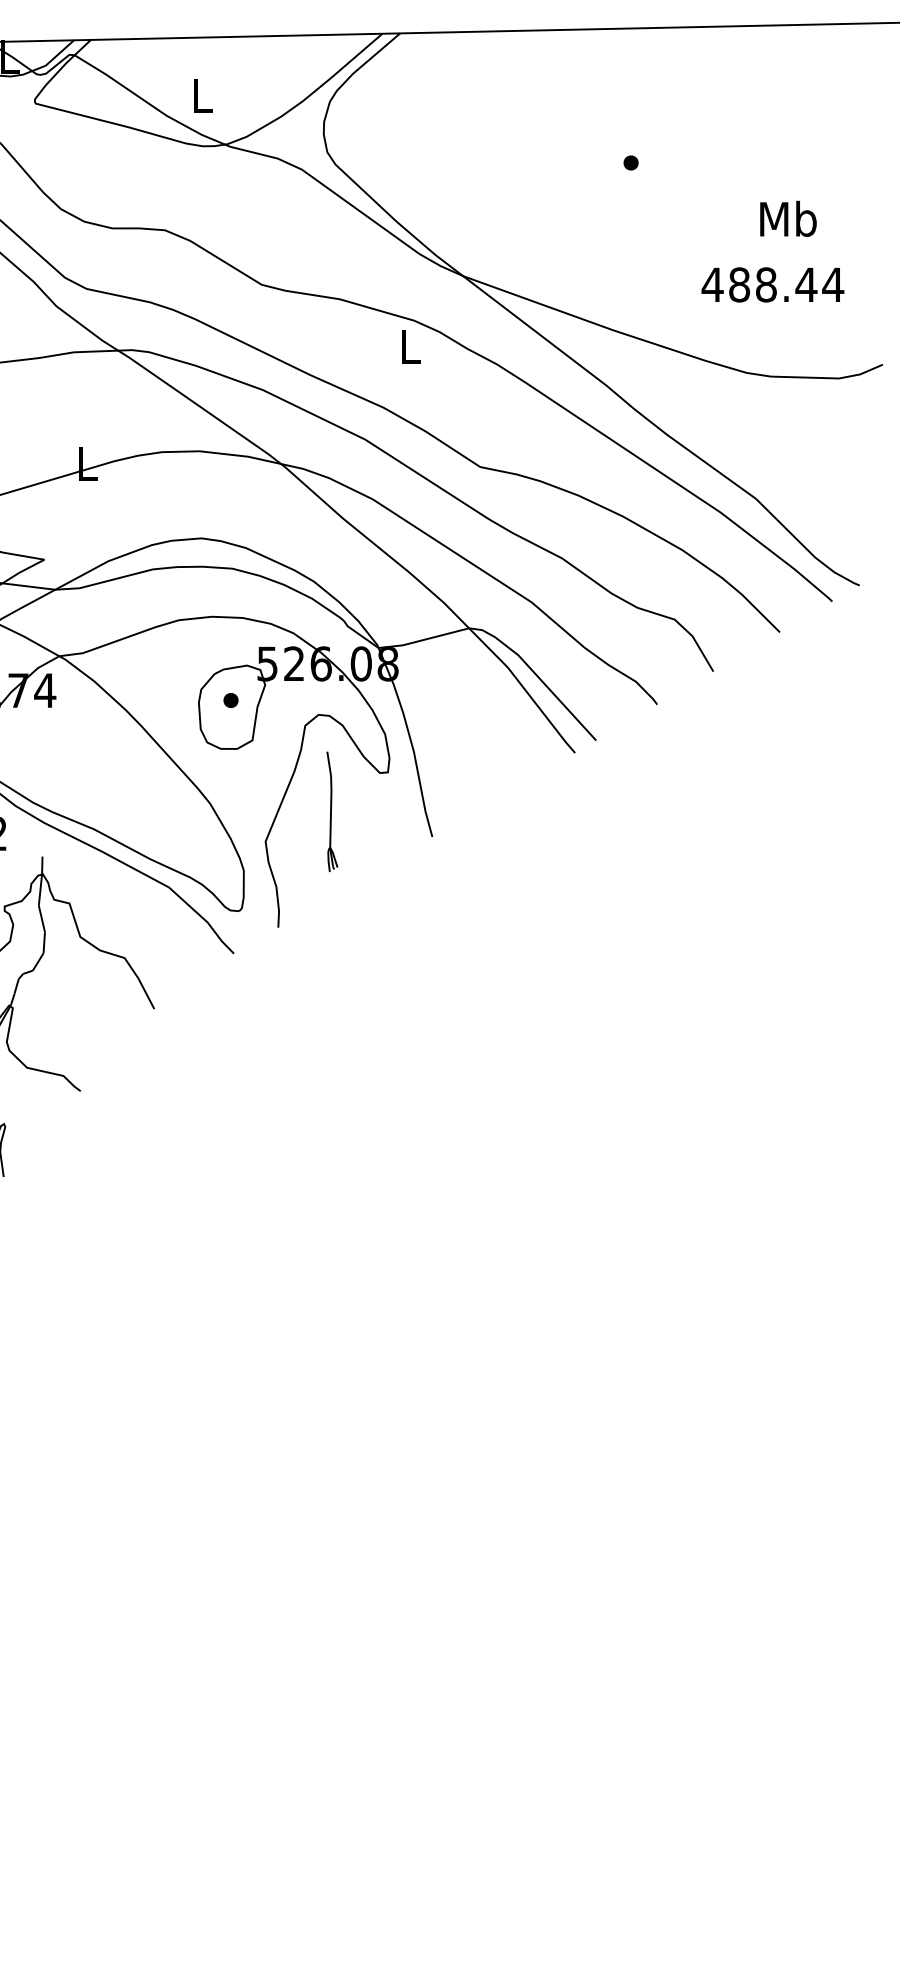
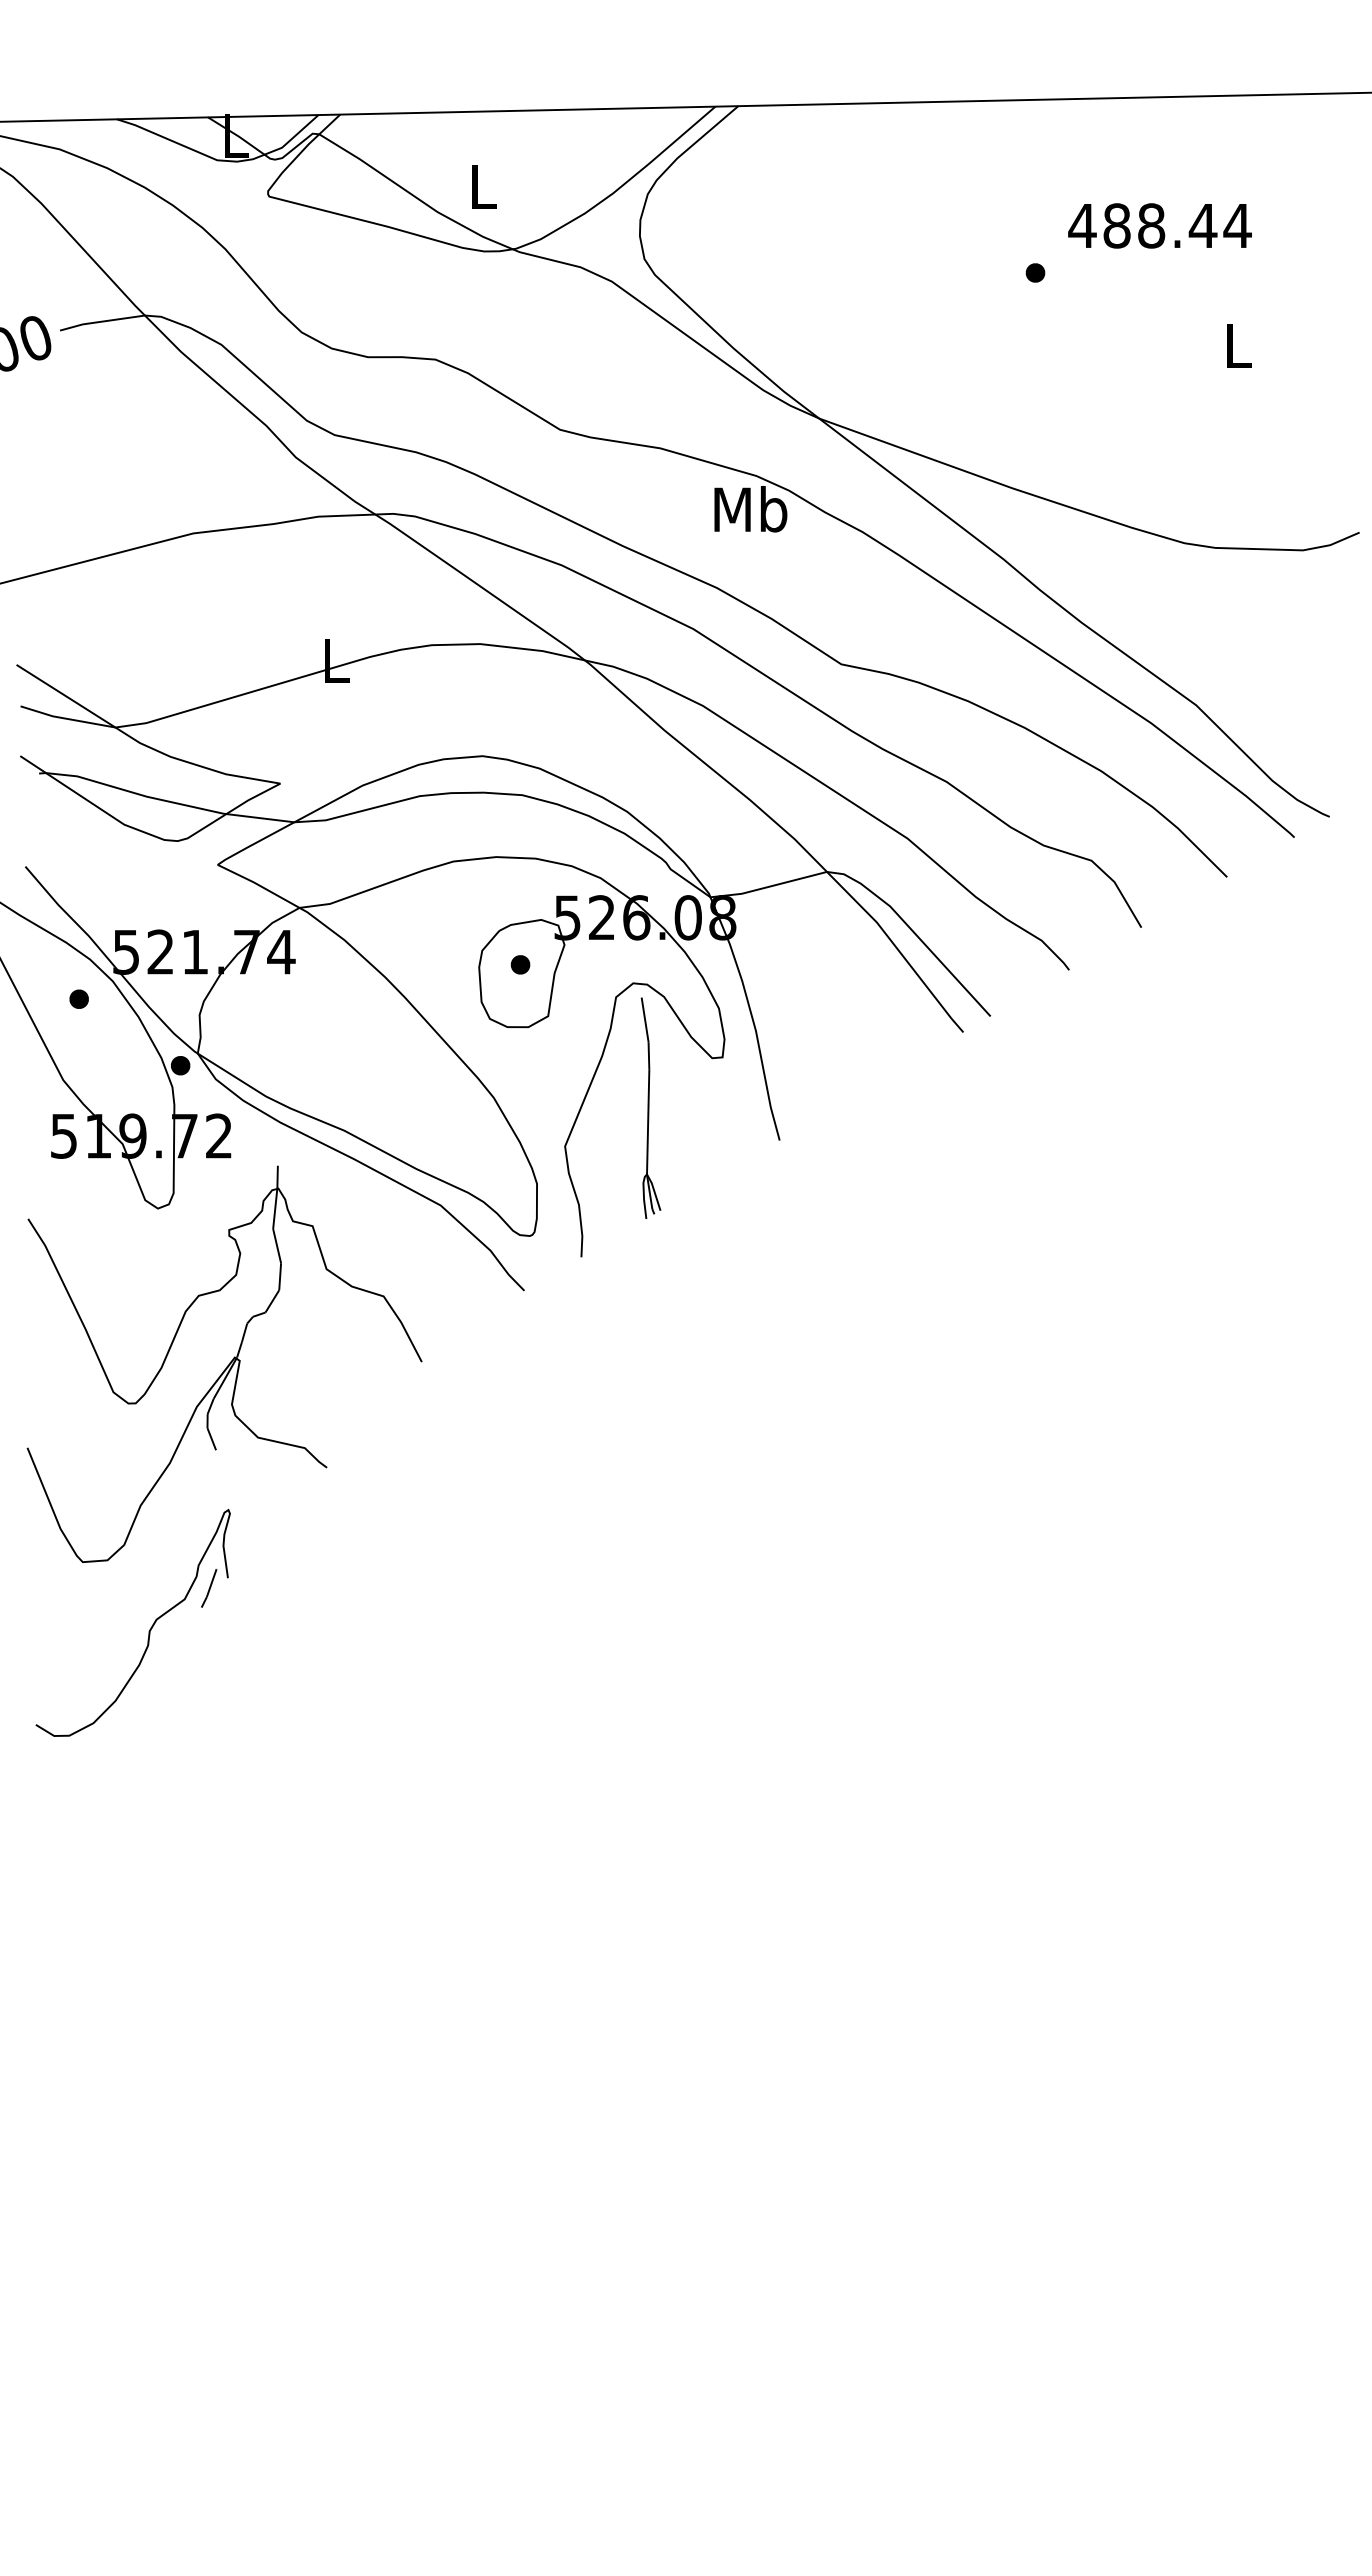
text: (788, 218) -> (1237, 344), Mb -> L
text: (772, 284) -> (1159, 225), moved
text: (409, 346) -> (750, 509), L -> Mb
part: (331, 811) -> (650, 1107), size x1.43

